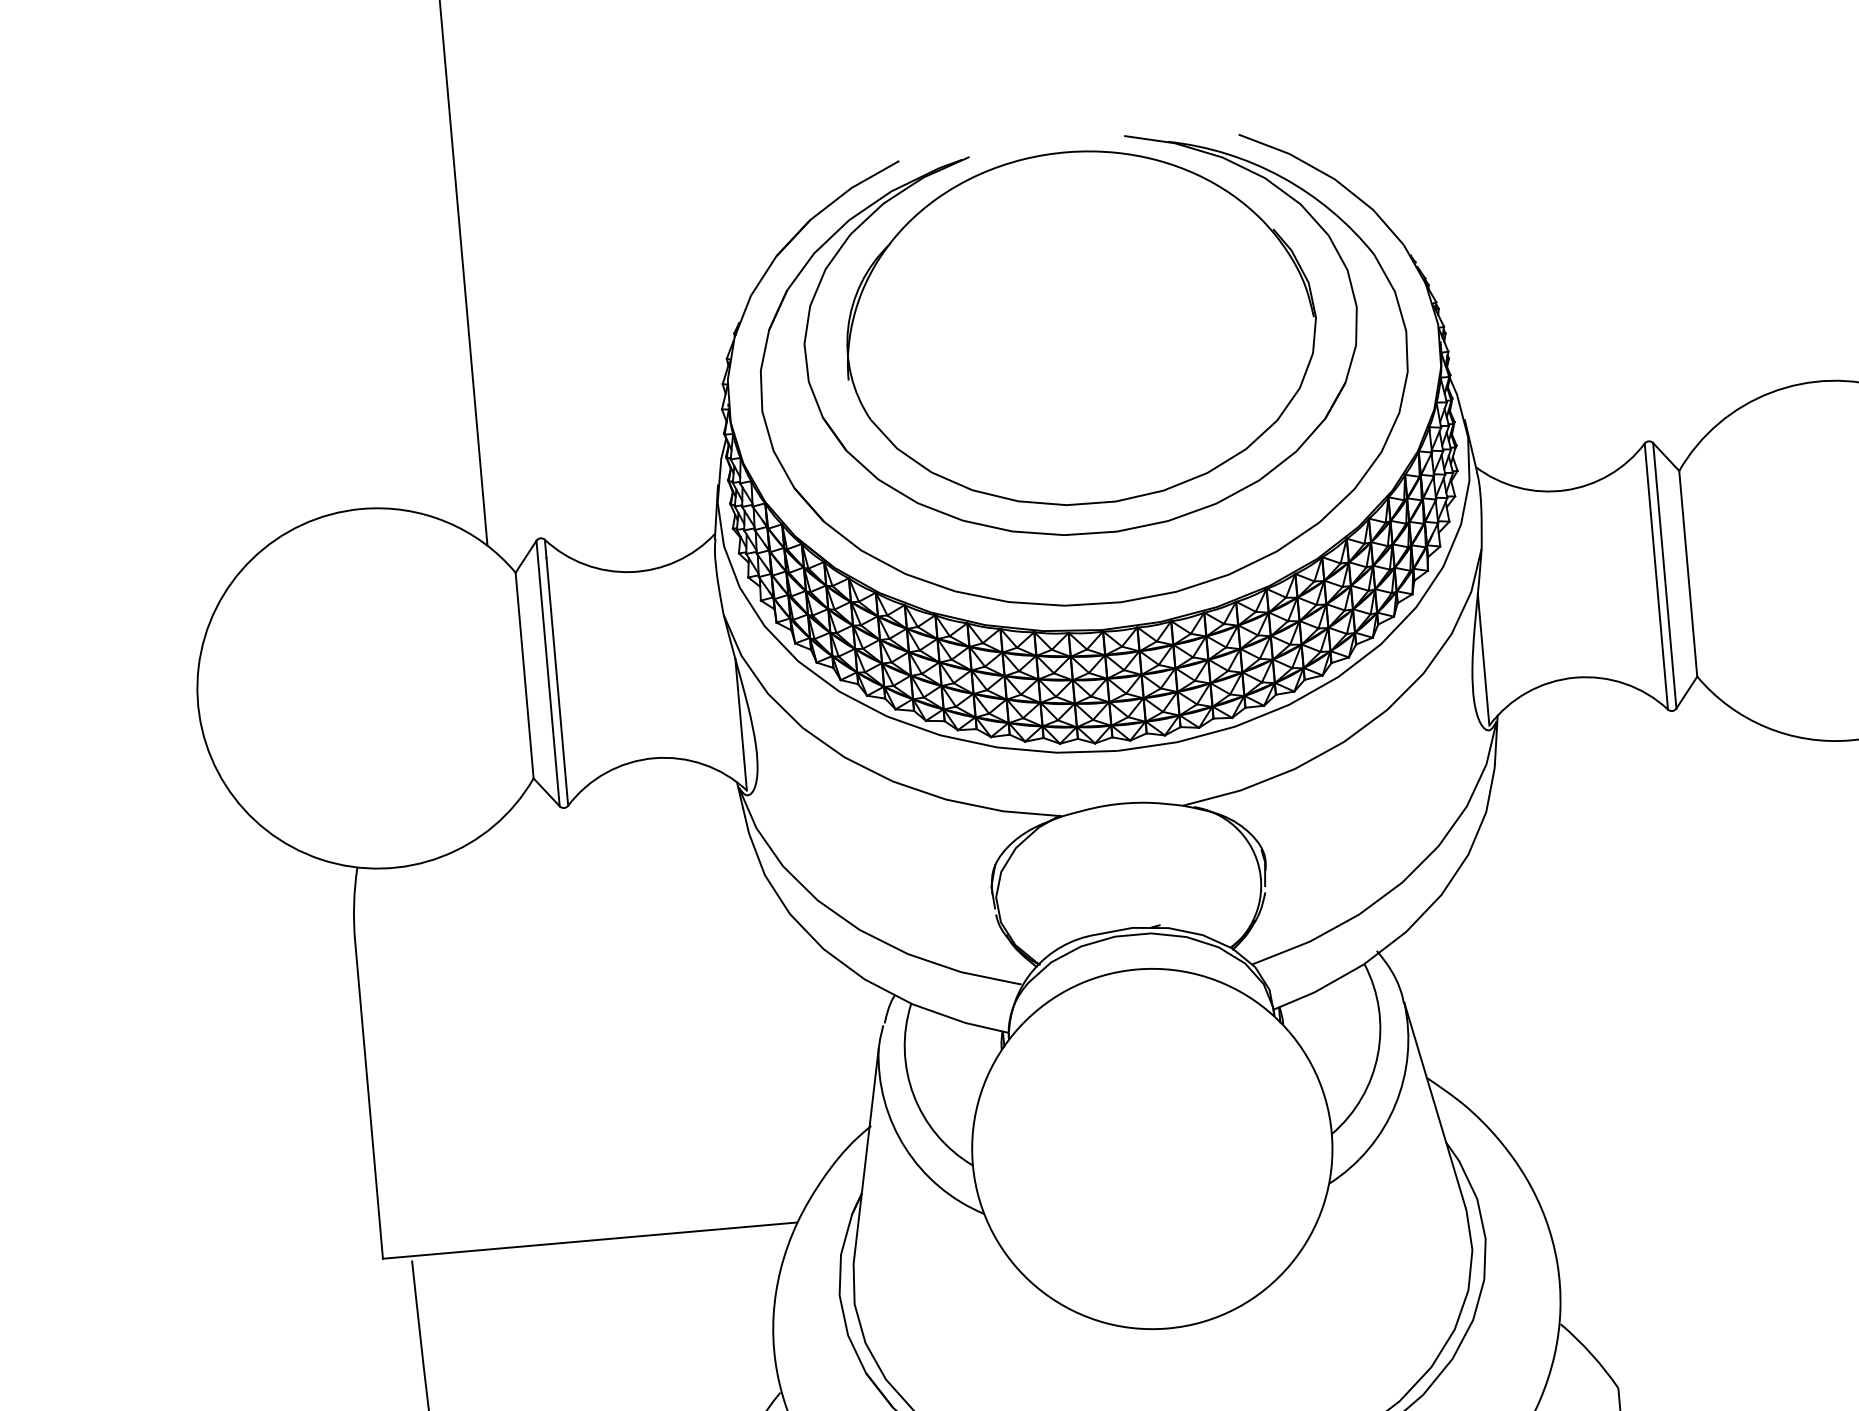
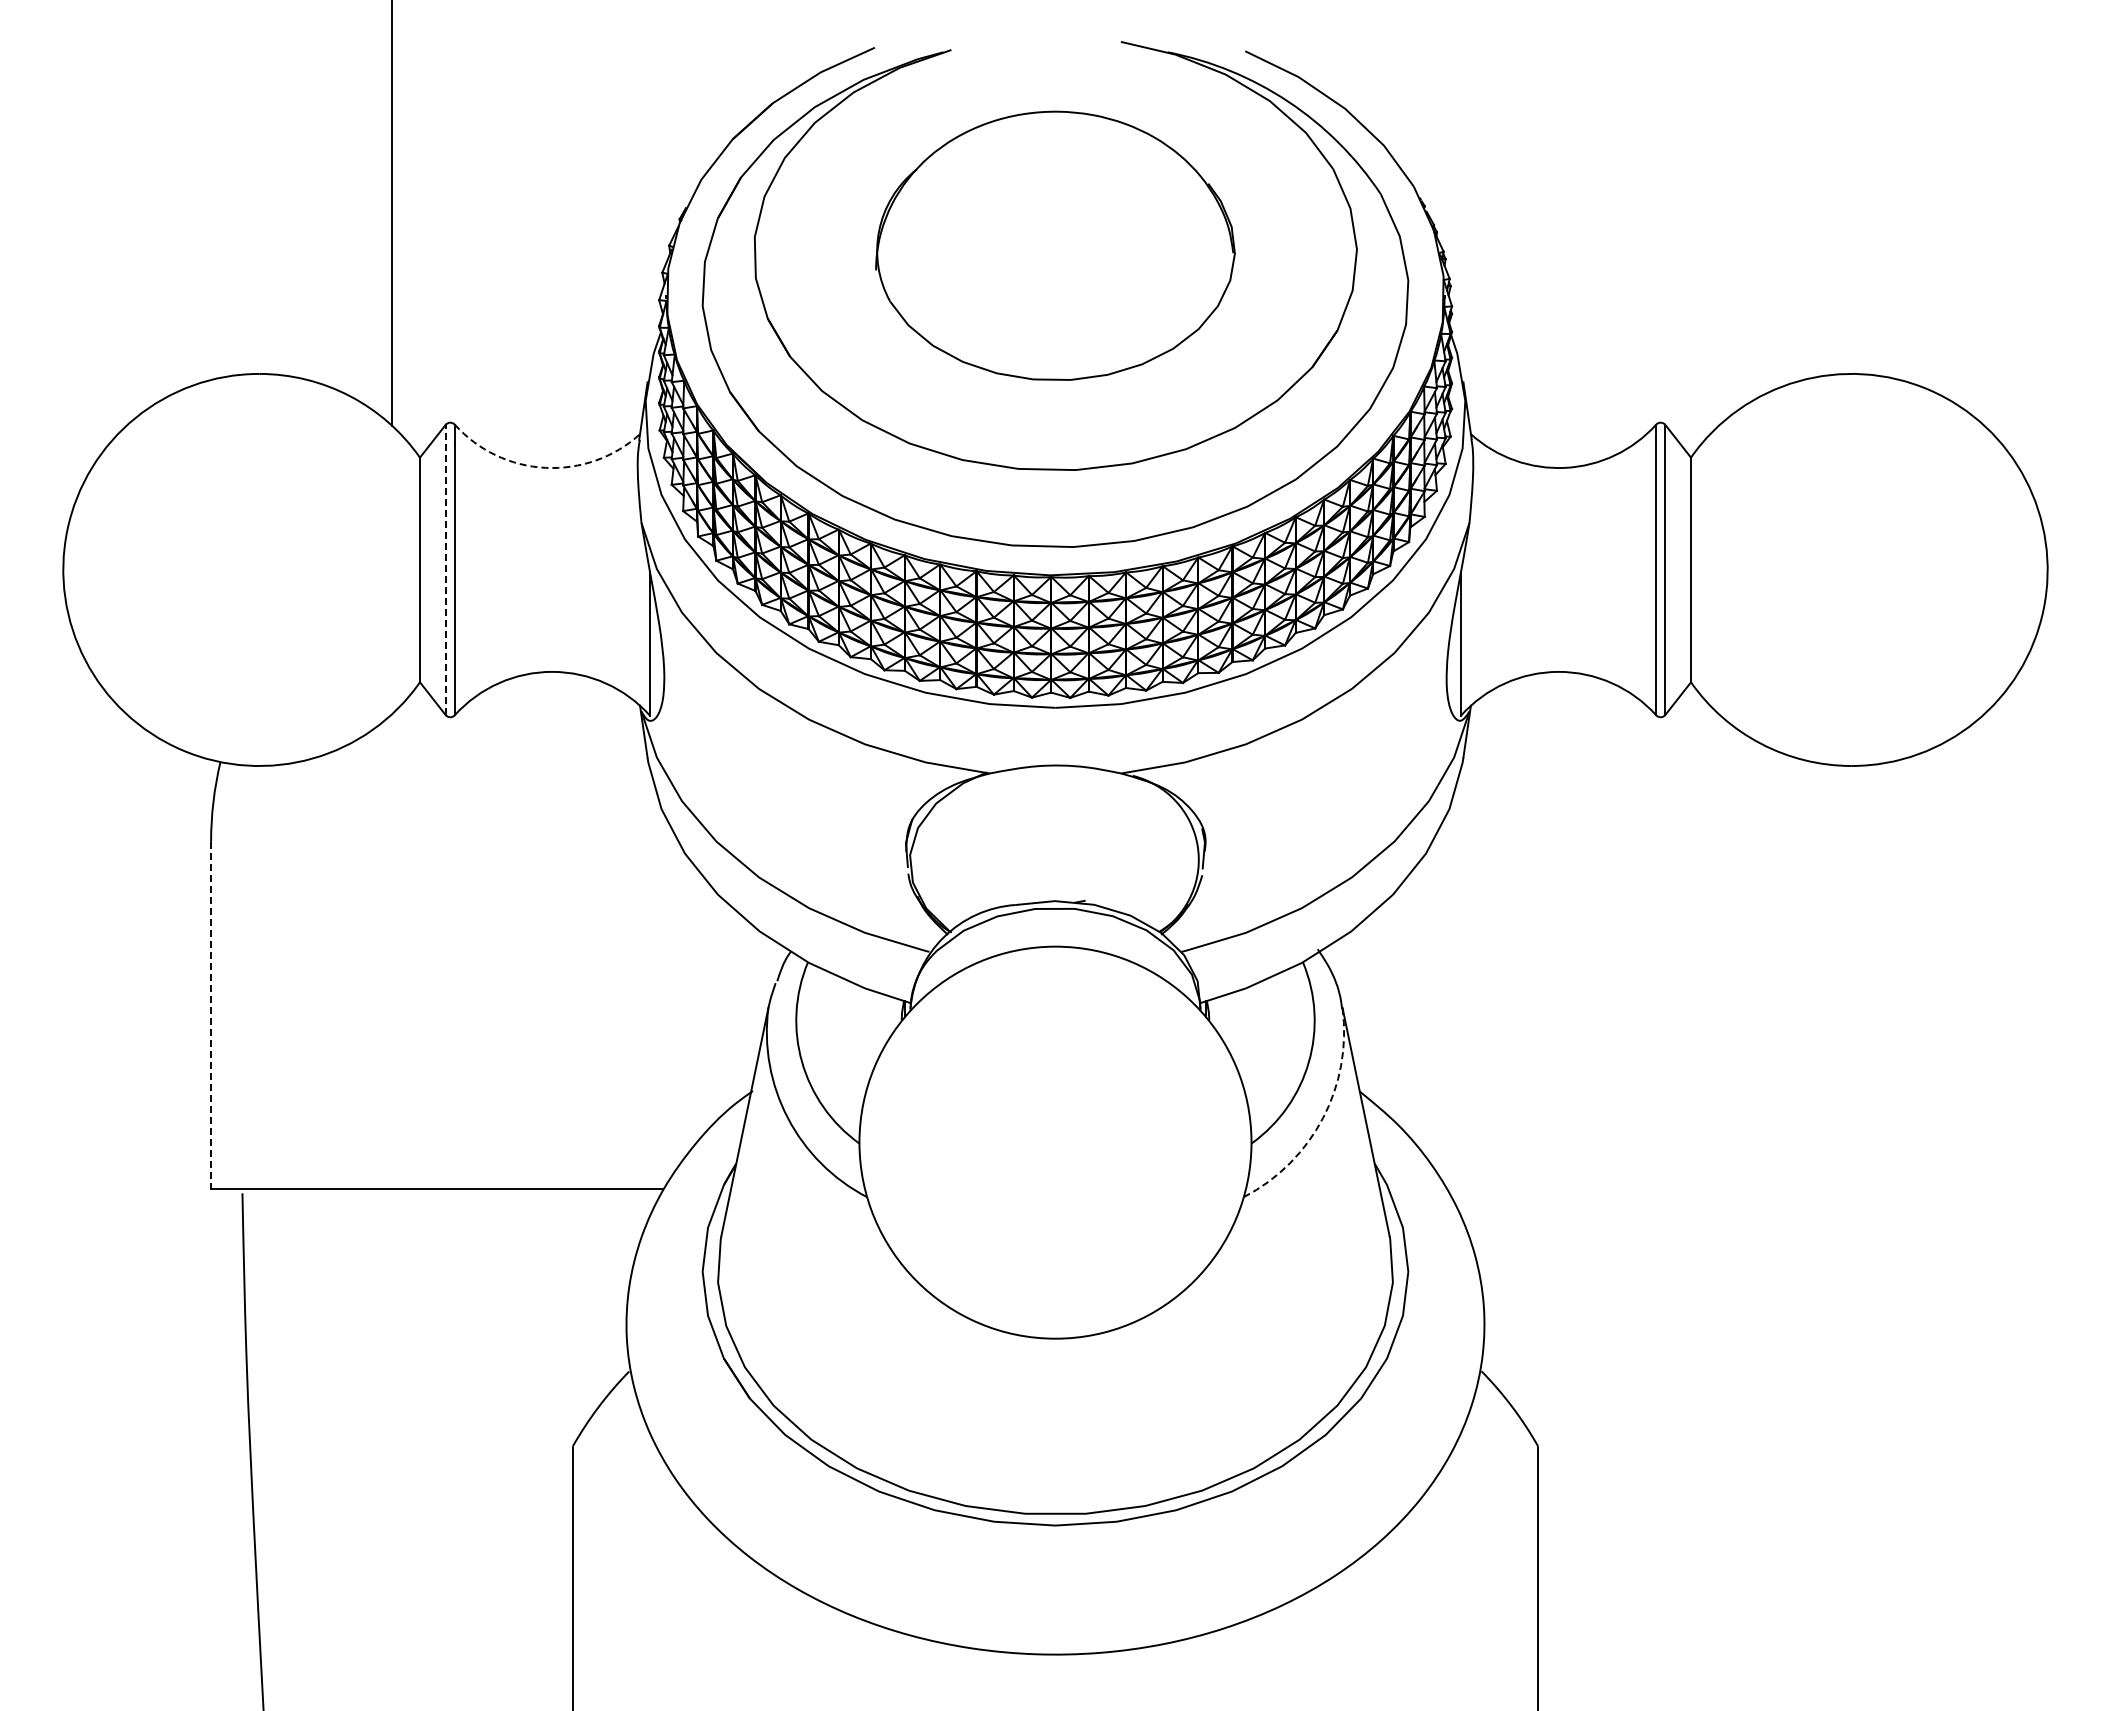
part: (1080, 327) -> (1055, 245), size x0.7
arc: (631, 571) -> (545, 467), solid -> dashed
line: (547, 673) -> (445, 569), solid -> dashed
line: (369, 1100) -> (211, 1015), solid -> dashed
arc: (1395, 1105) -> (1323, 1118), solid -> dashed

